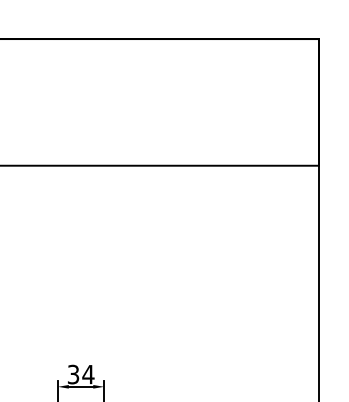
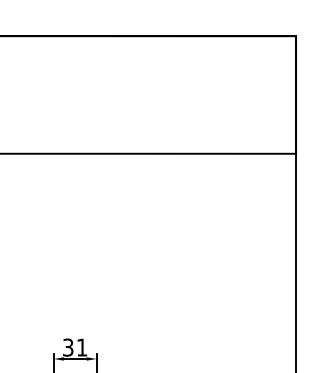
text: (88, 374) -> (82, 347), 34 -> 31

